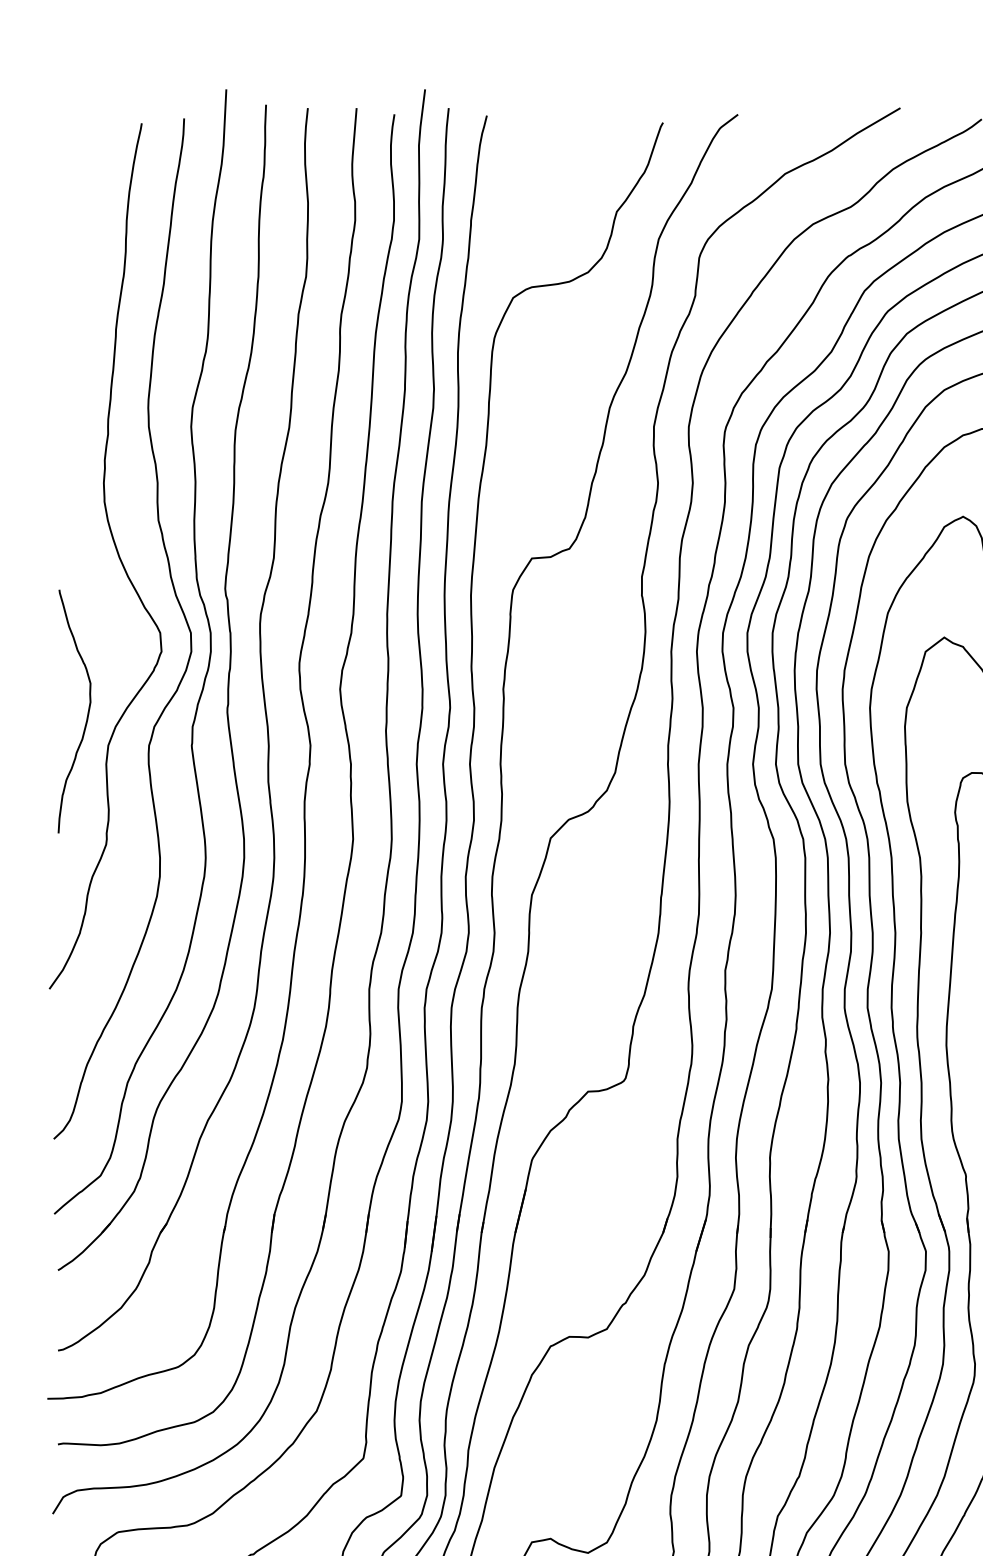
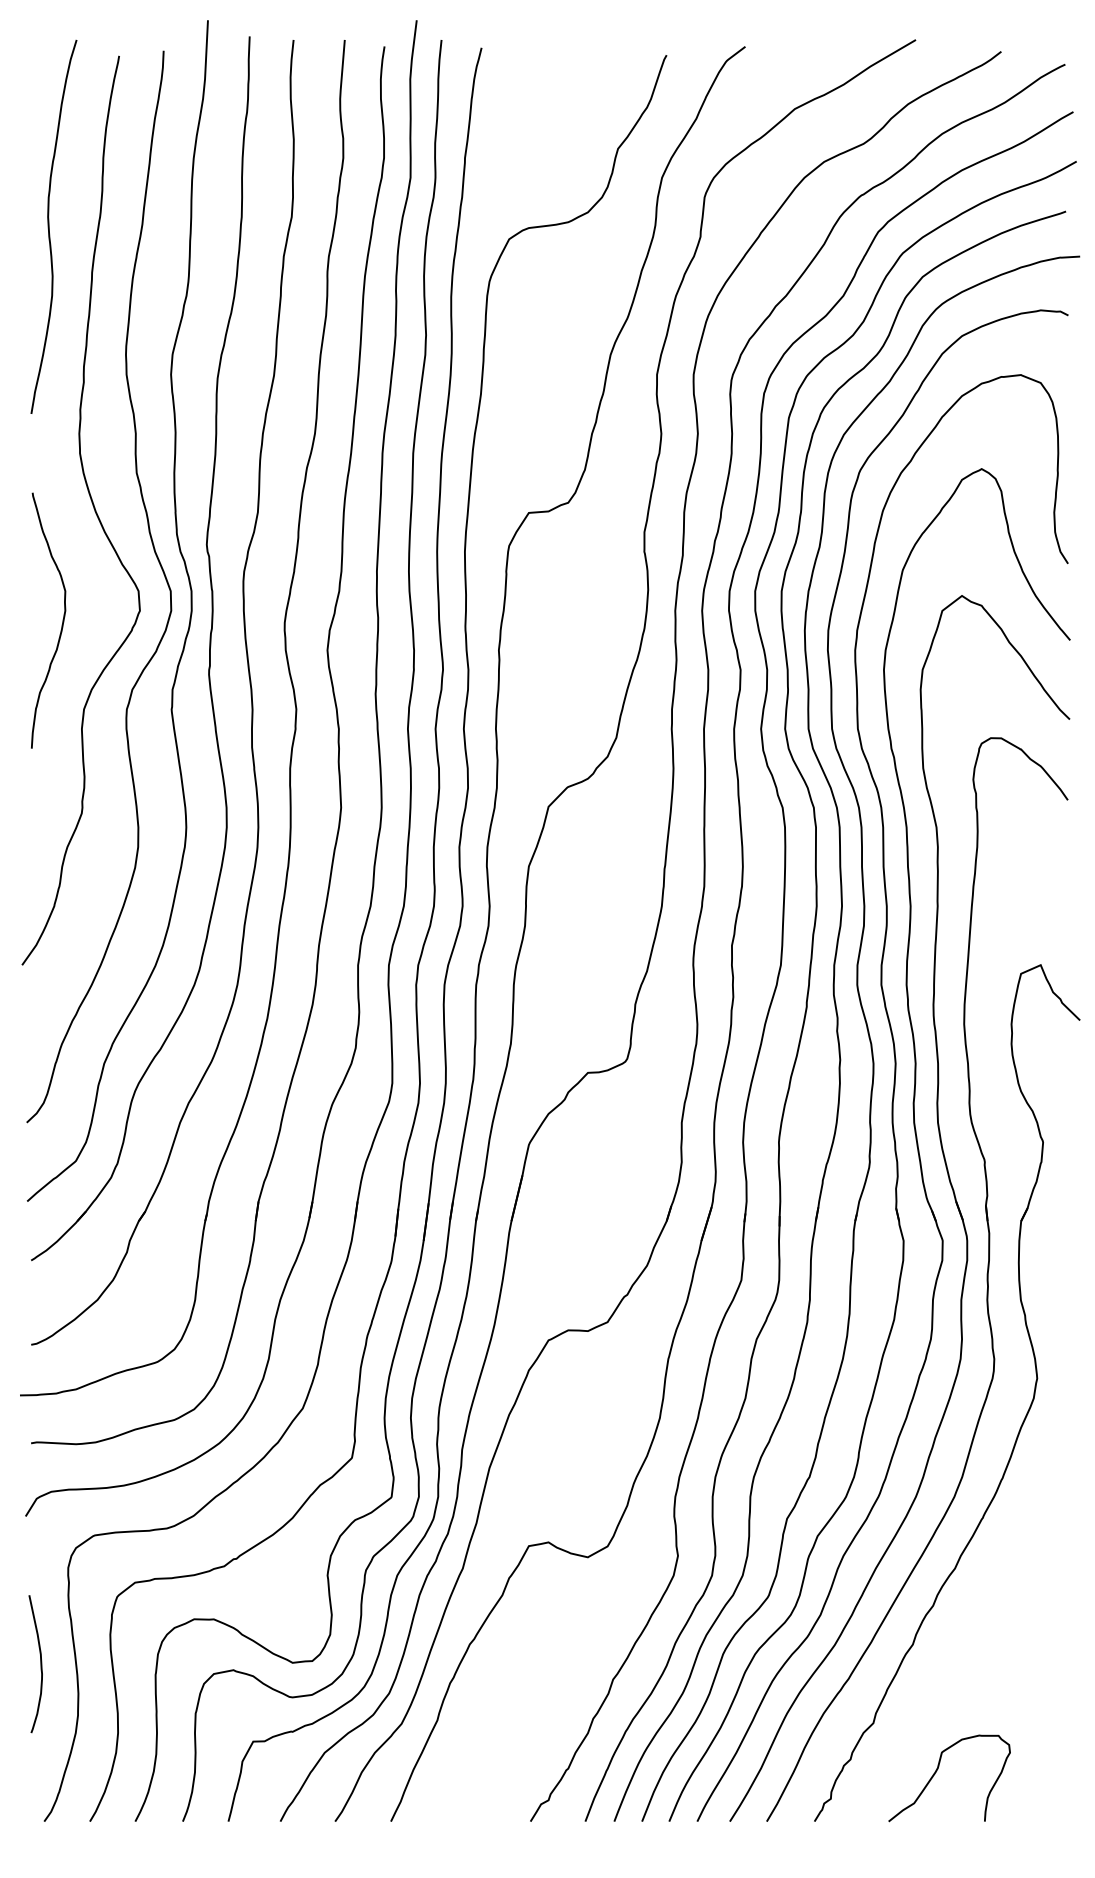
curve: (75, 285) -> (49, 226), added
curve: (86, 715) -> (61, 624), moved

